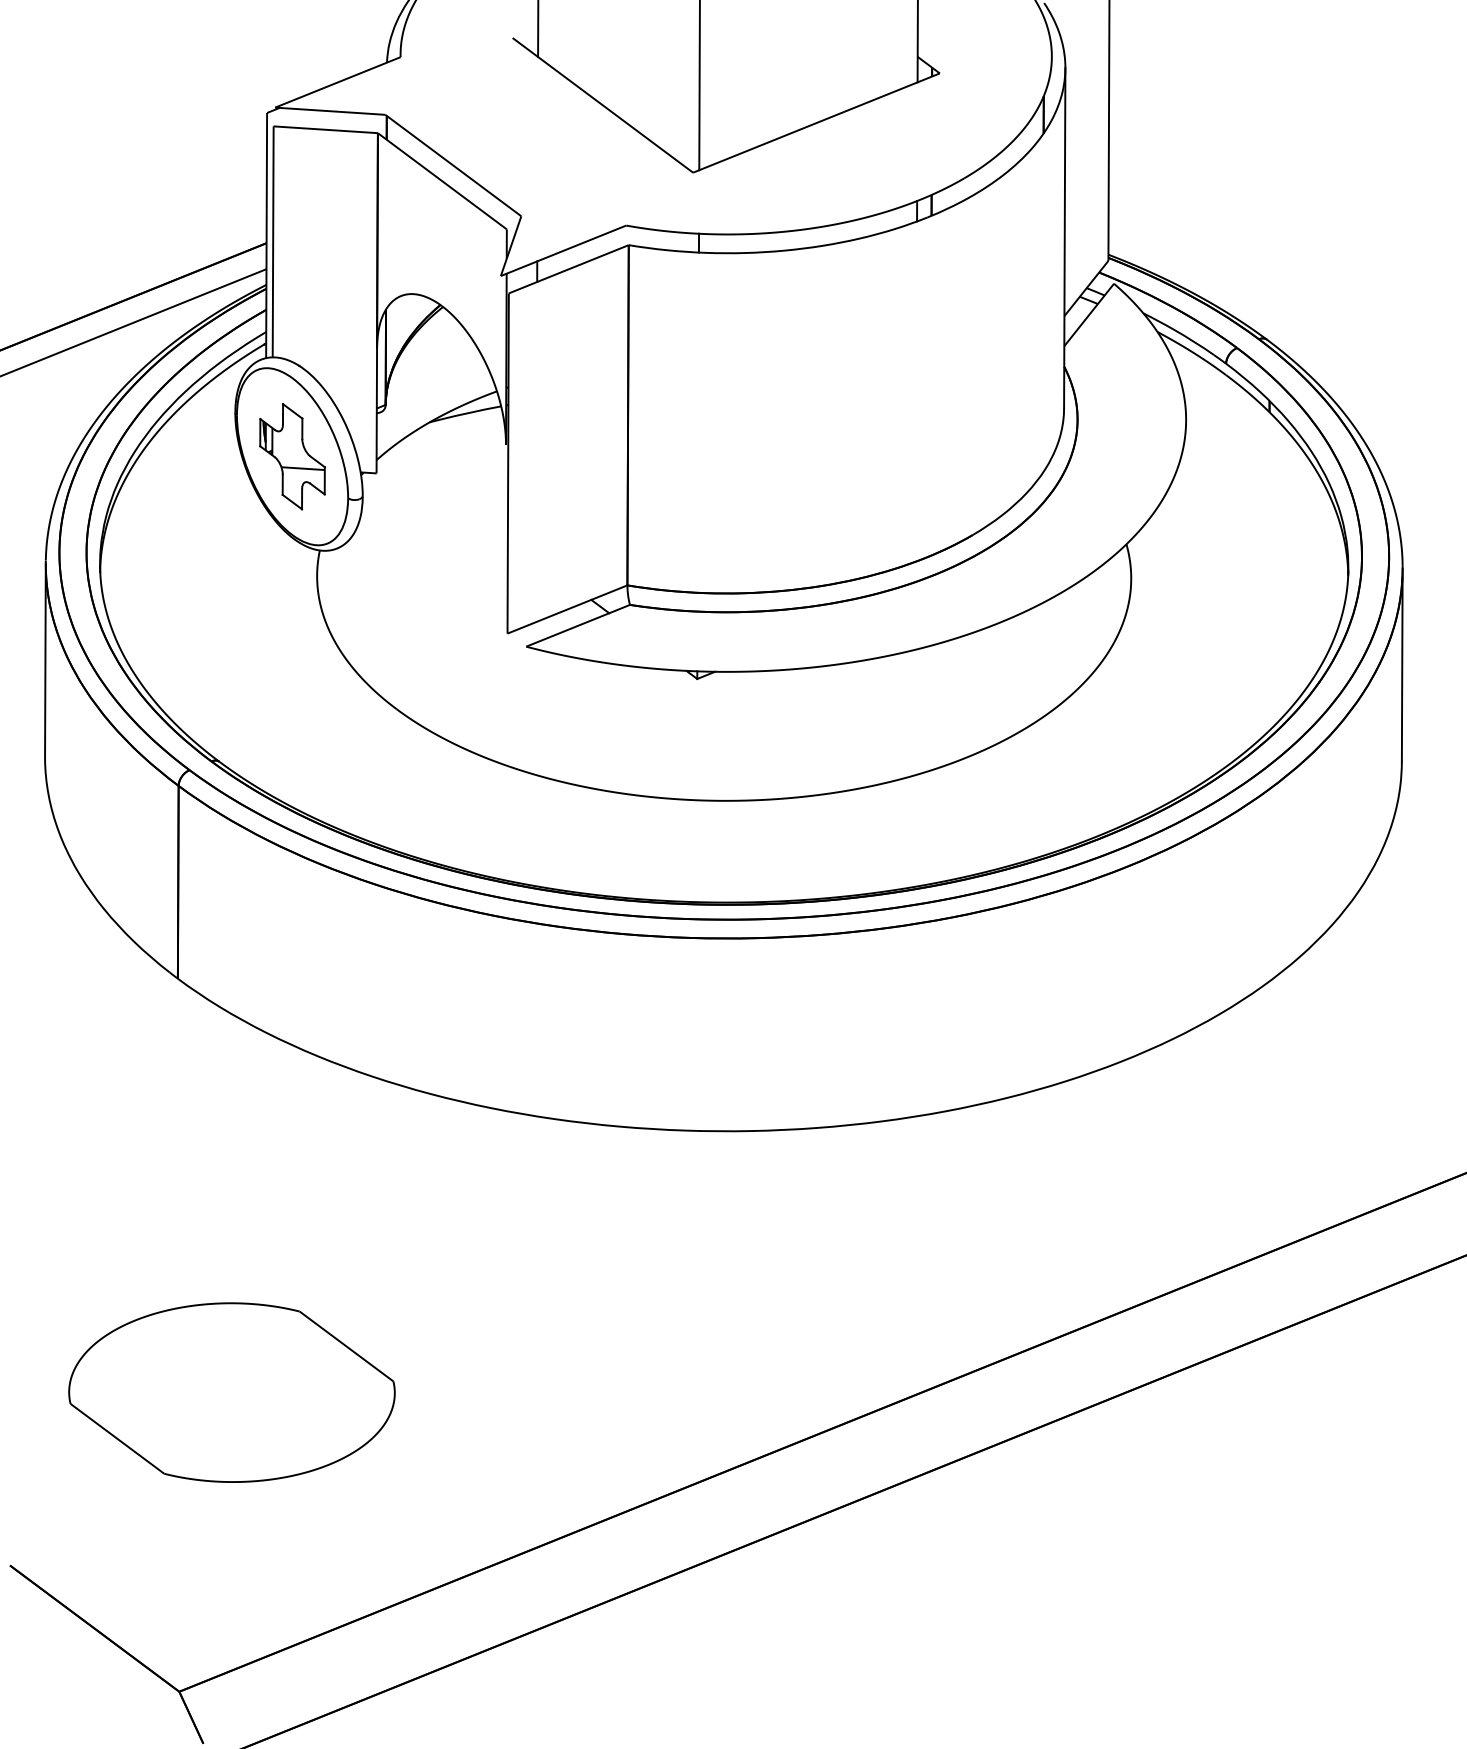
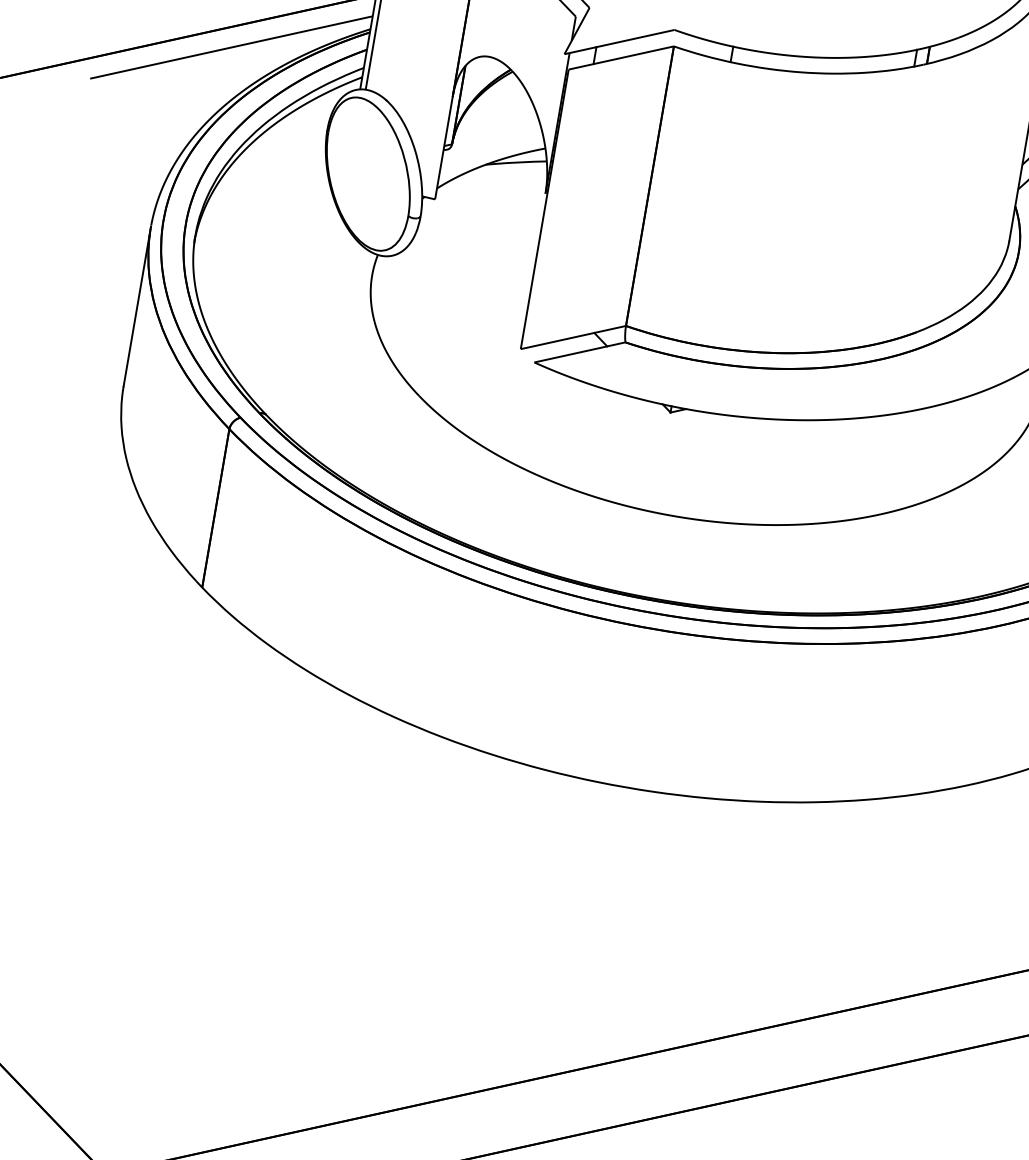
part: (292, 456) -> (368, 173), removed
part: (231, 1392) -> (189, 935), removed

